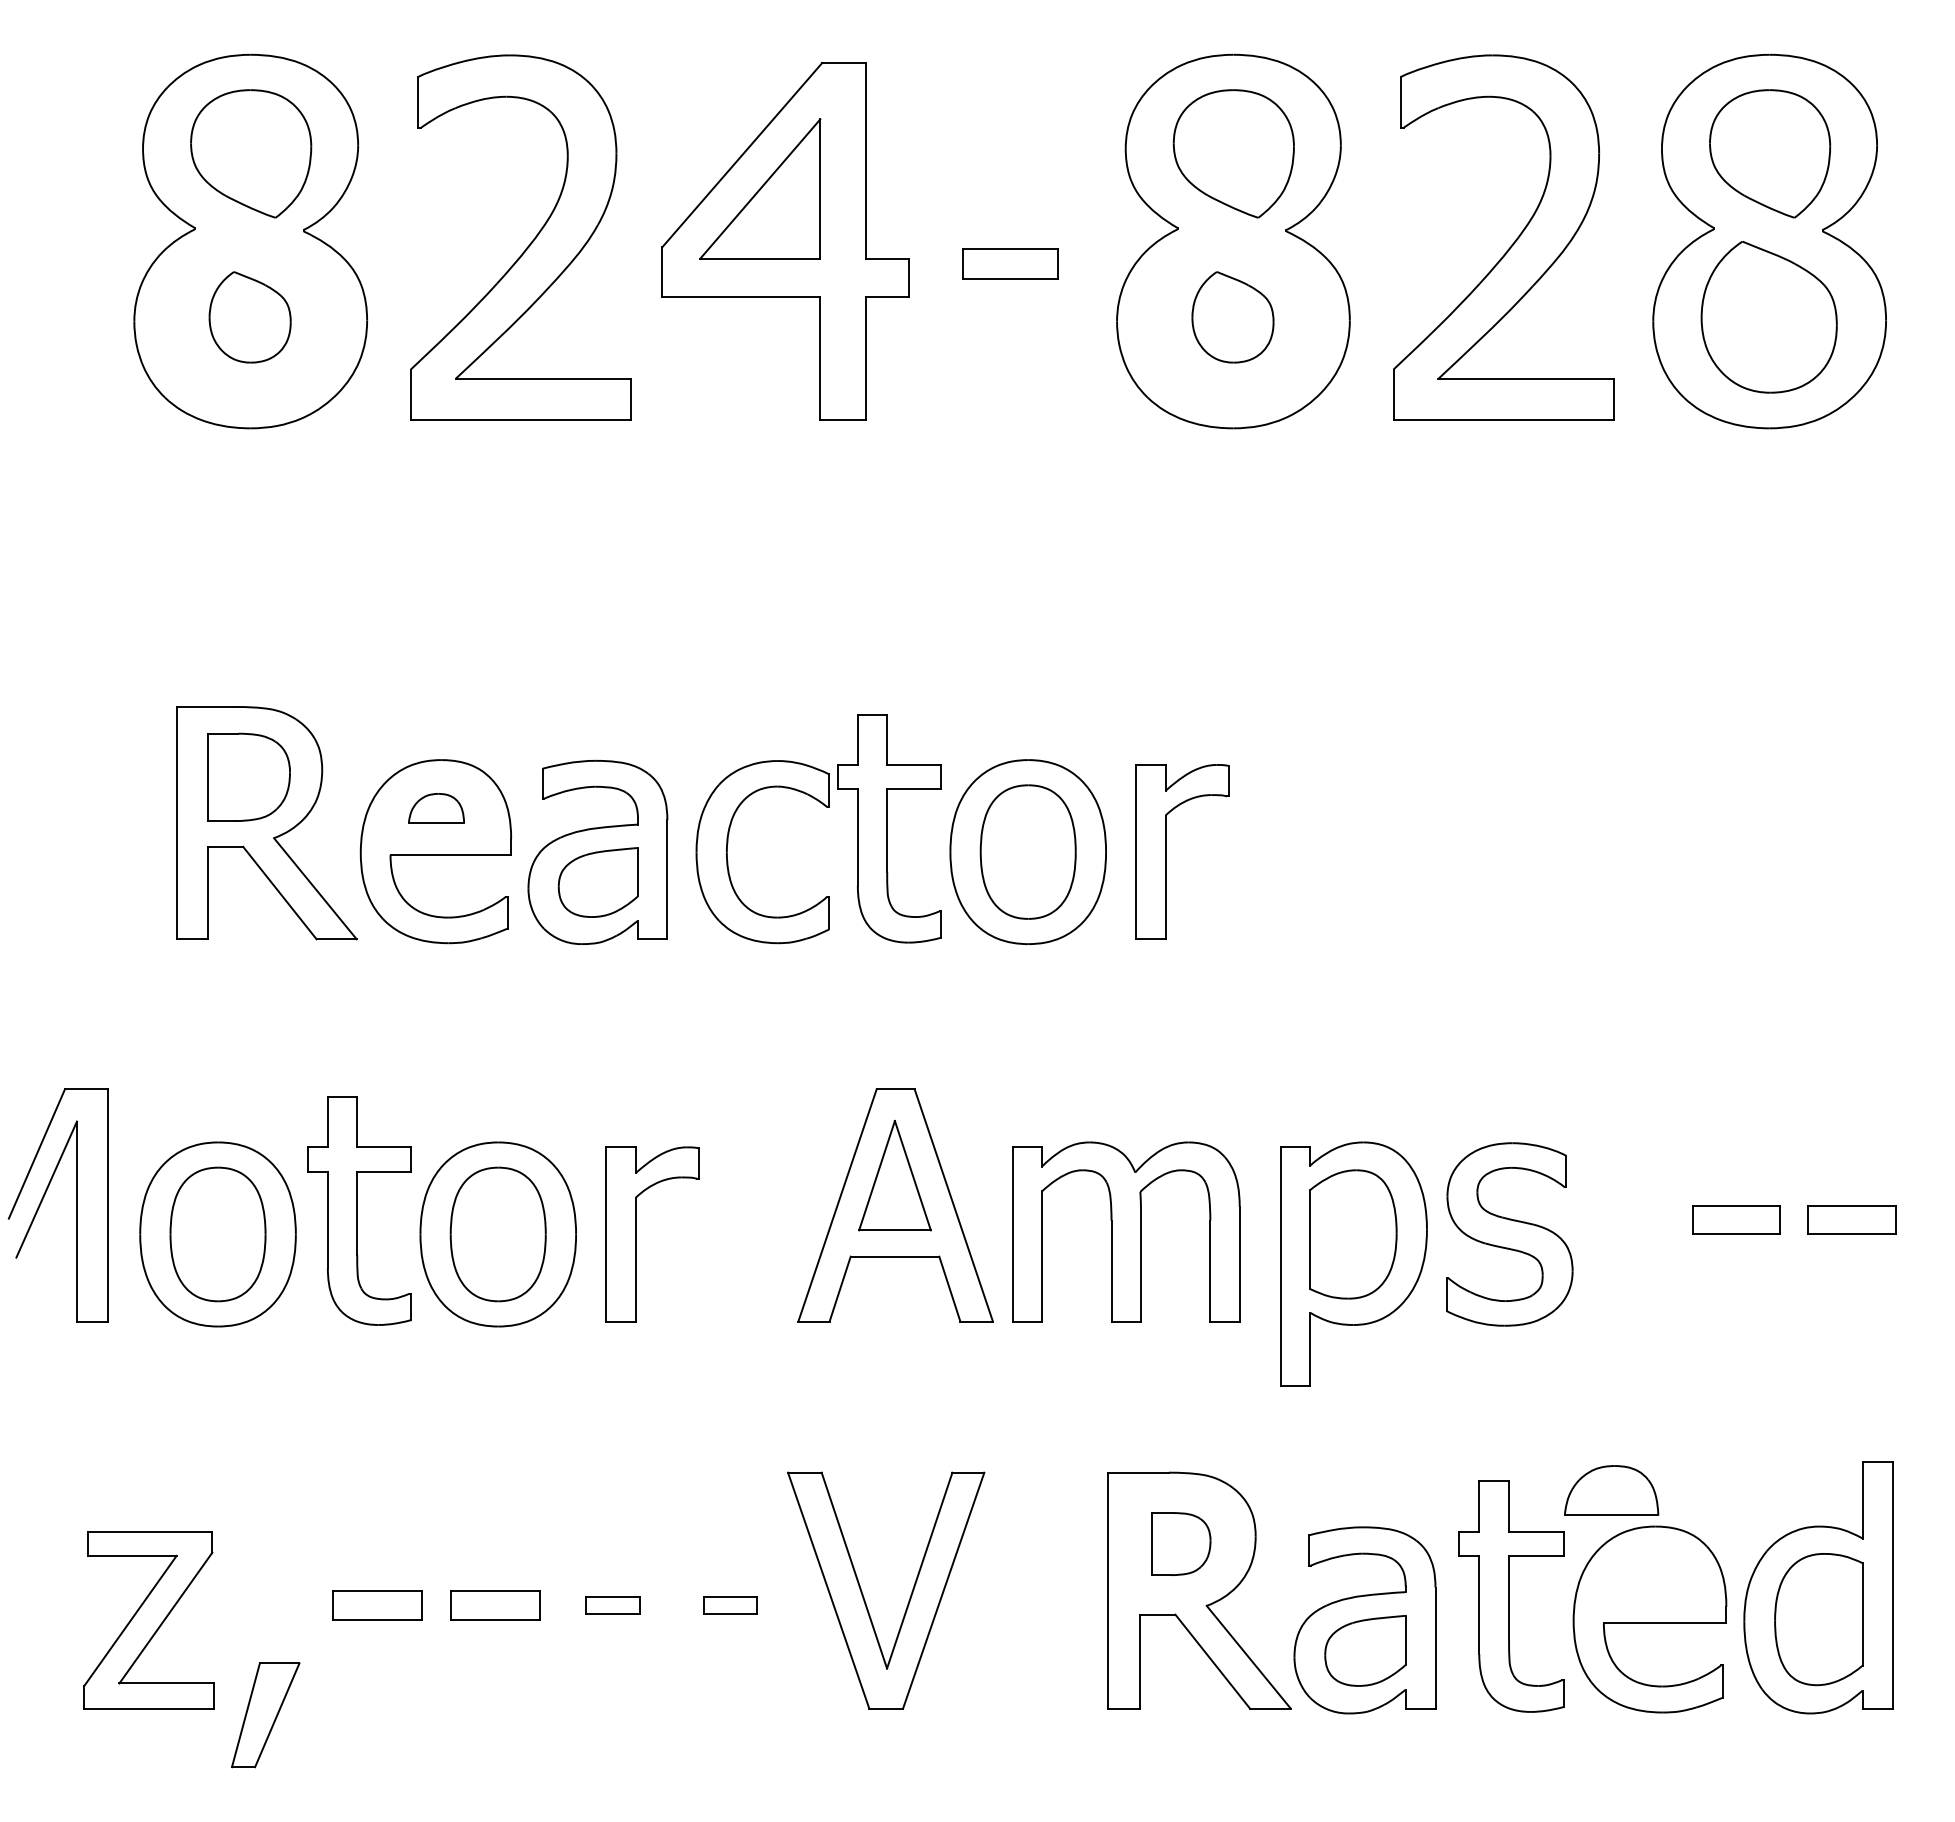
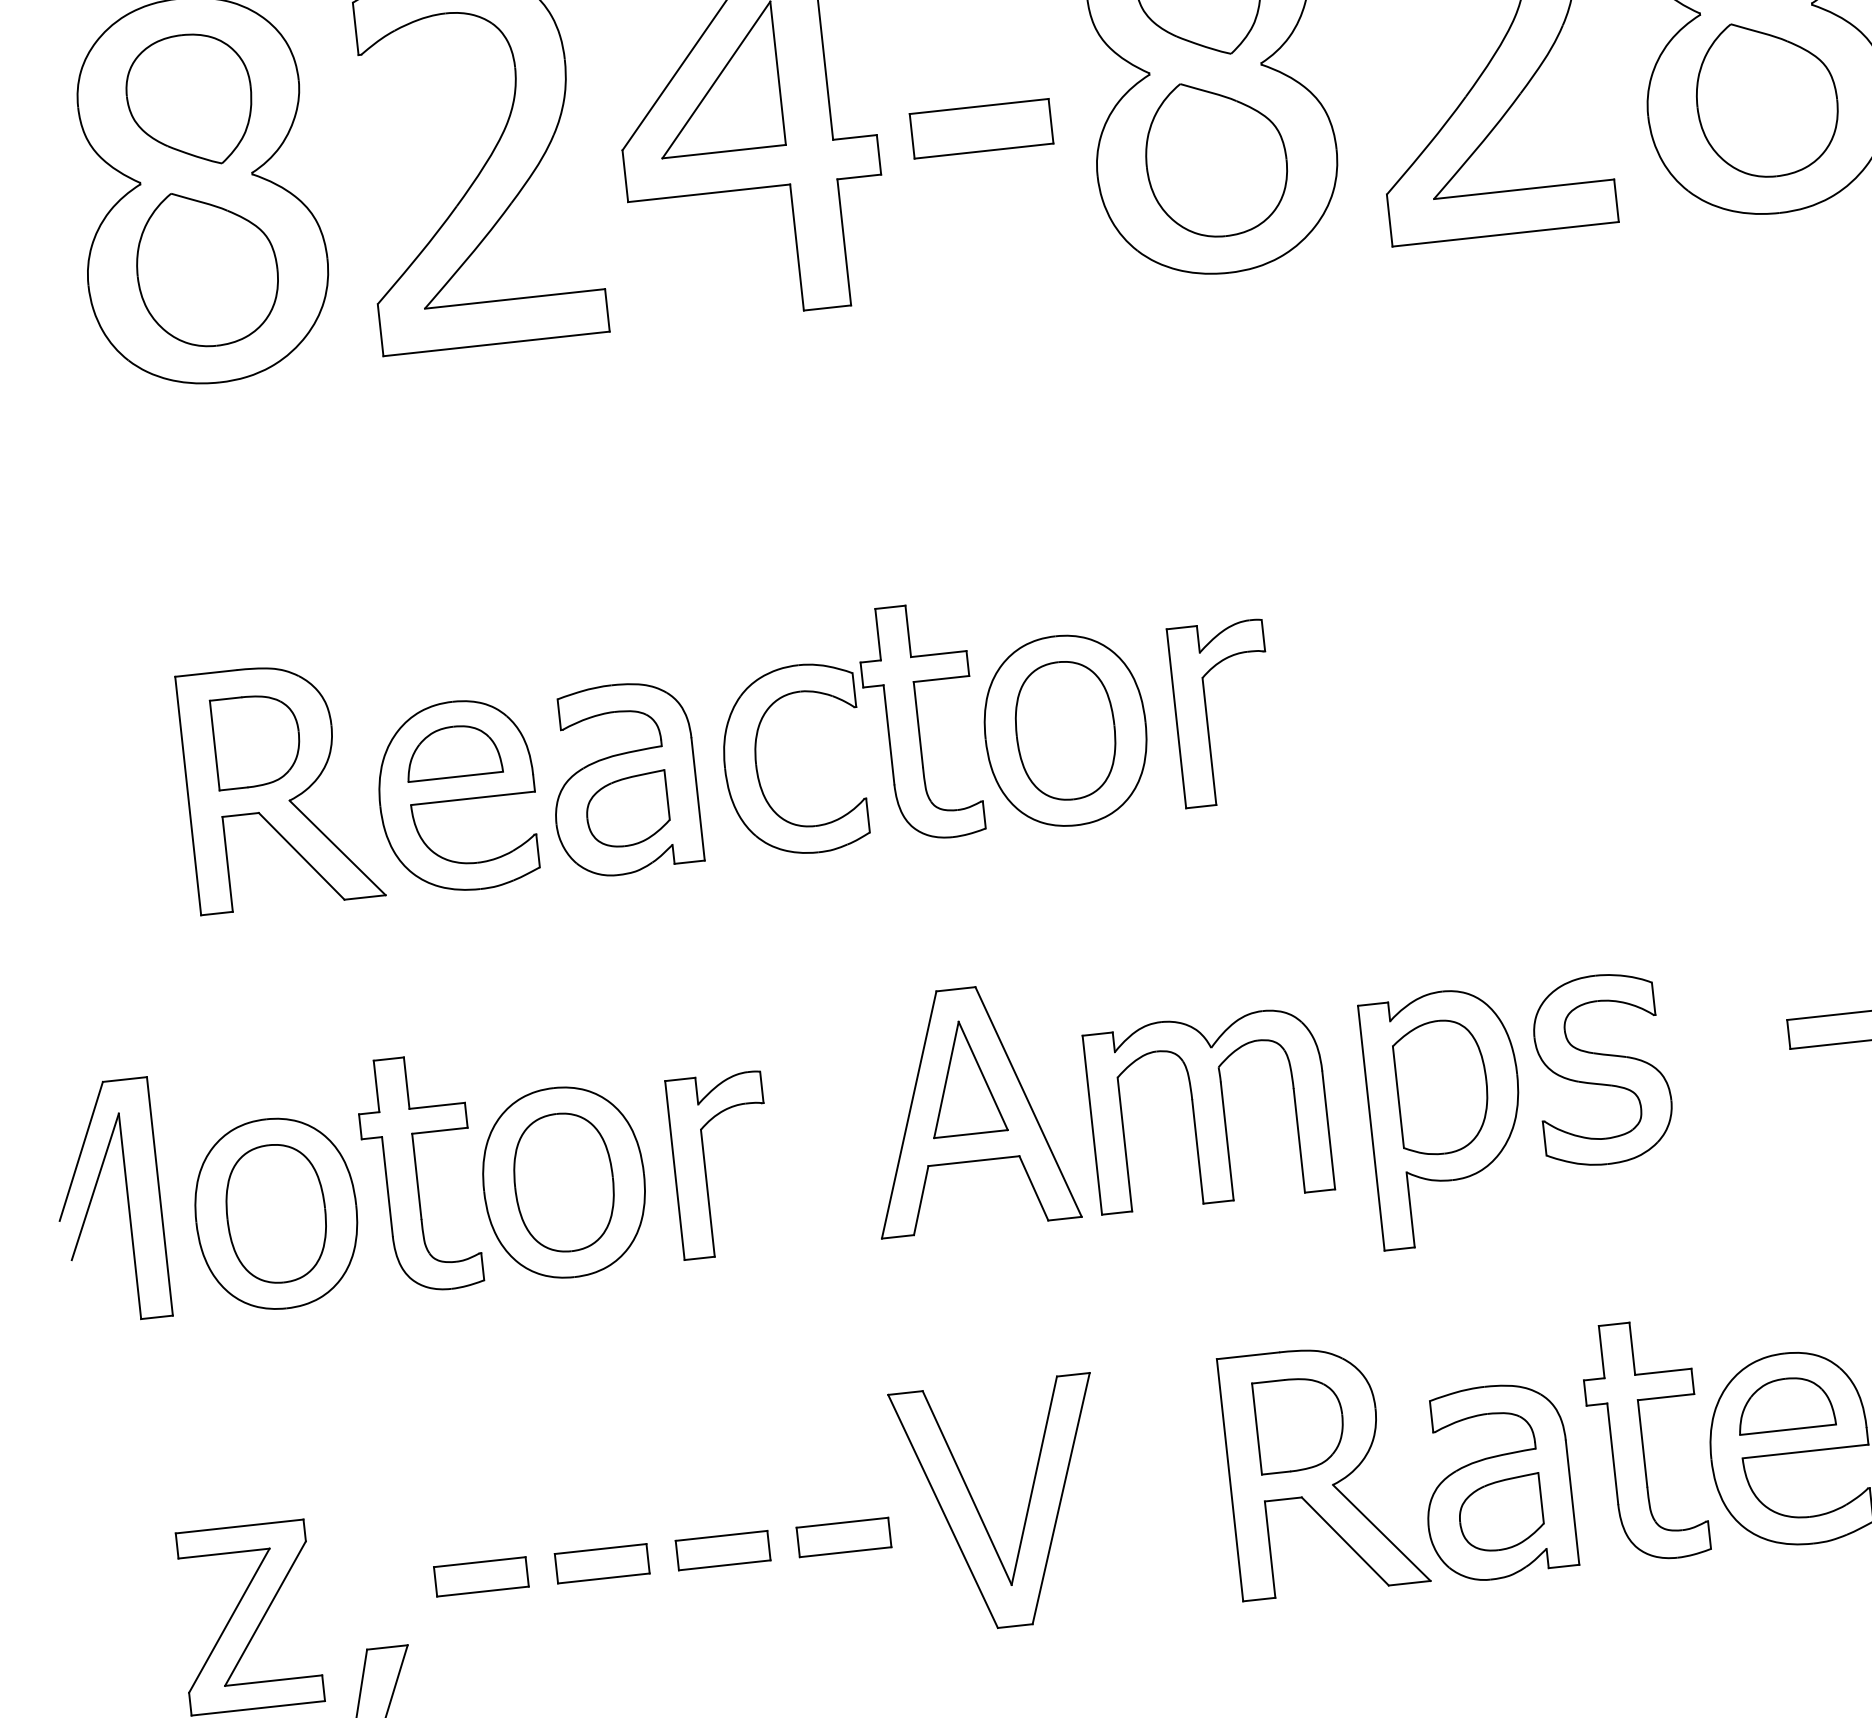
part: (1010, 263) -> (981, 128), size x1.43
part: (249, 317) -> (206, 268), size x1.67
part: (1232, 317) -> (1215, 159), size x1.67
part: (436, 808) -> (453, 752), size x1.67
part: (1611, 1490) -> (1785, 1404), moved
part: (1181, 1543) -> (1300, 1423), size x1.43
part: (612, 1605) -> (722, 1550), size x1.67
part: (730, 1605) -> (843, 1537), size x1.67

